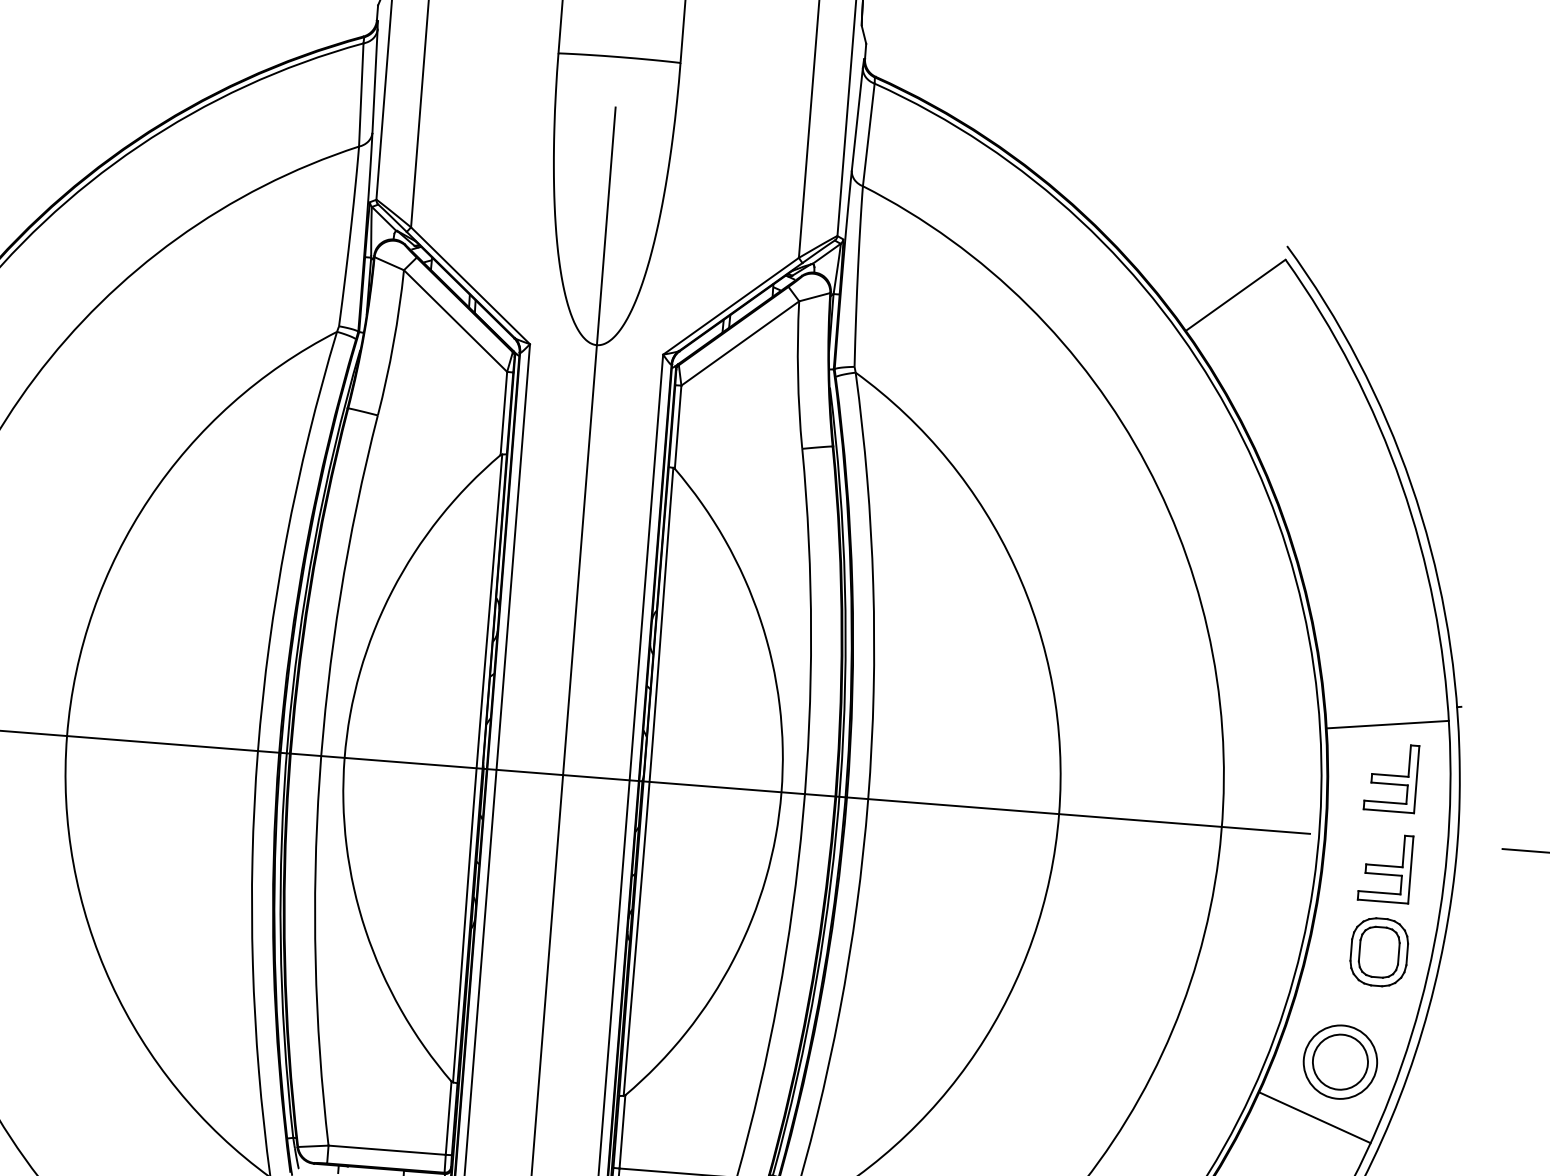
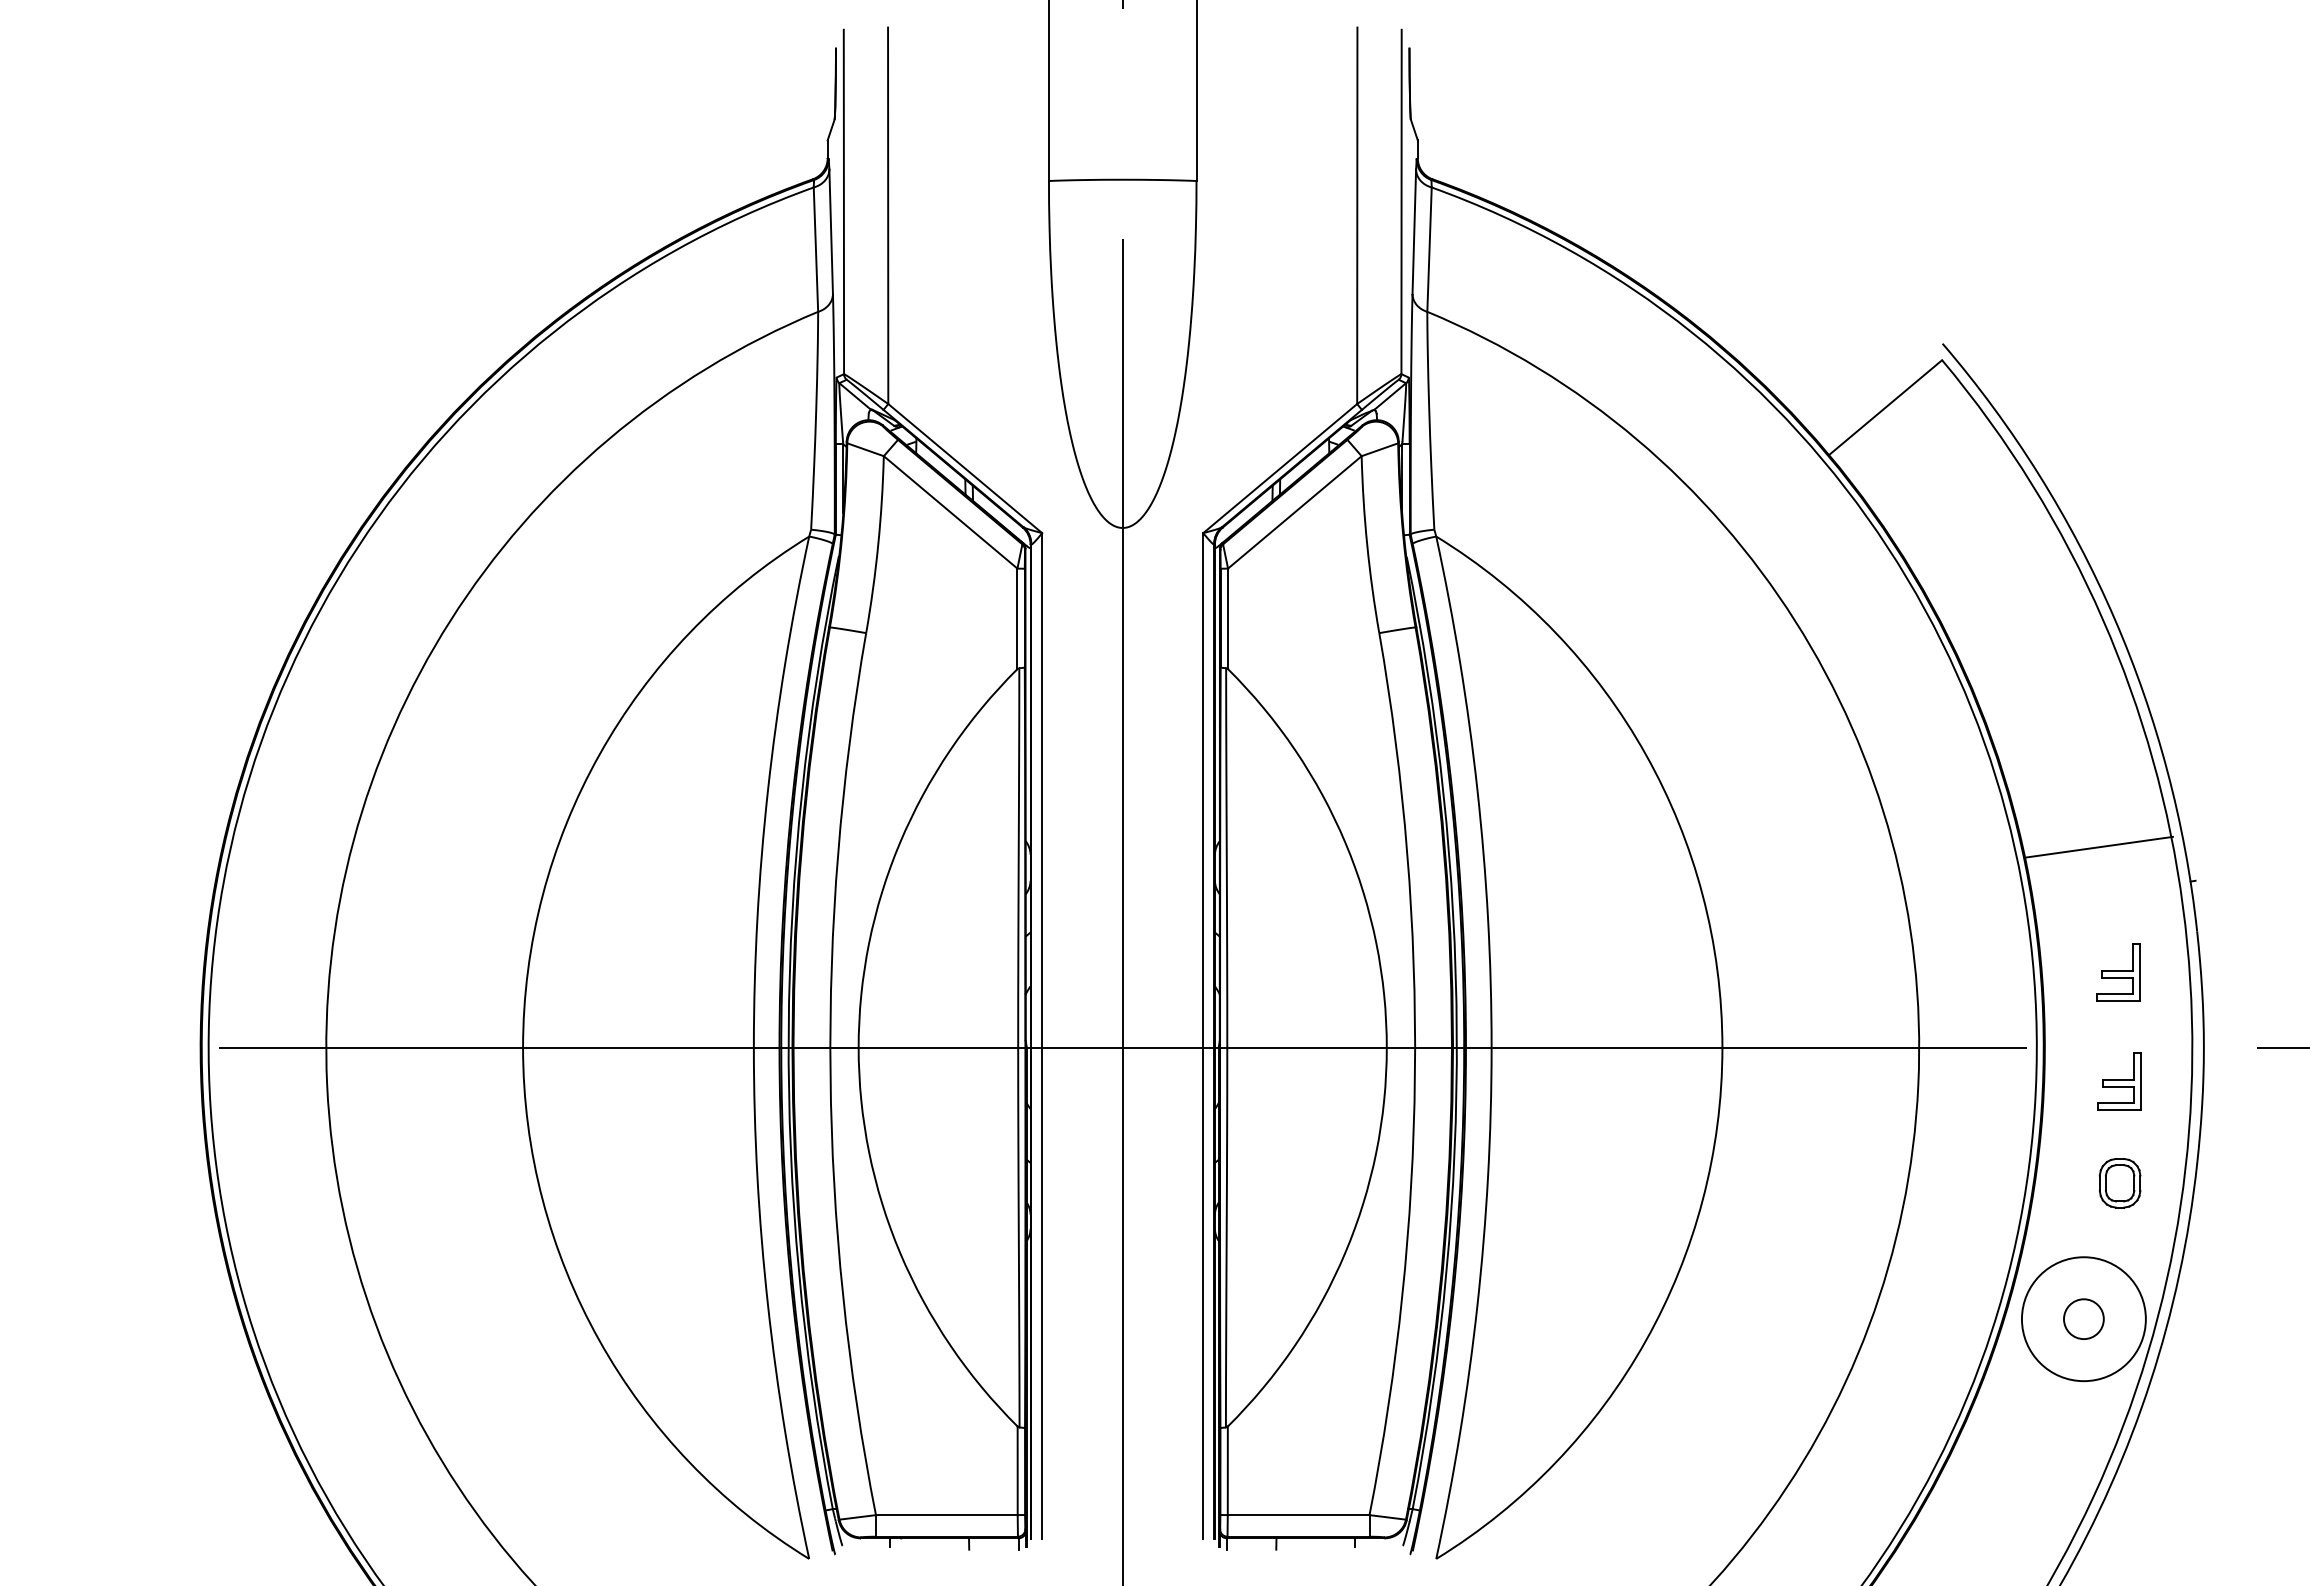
line: (1387, 724) -> (2099, 846), moved
part: (1391, 777) -> (2118, 972), size x0.7
part: (1385, 867) -> (2119, 1081), size x0.7
part: (1378, 951) -> (2119, 1182), size x0.6
circle: (1340, 1061) -> (2083, 1318), size x1.4
circle: (1340, 1062) -> (2083, 1319), size x0.6
line: (1314, 1117) -> (2058, 1388), removed

